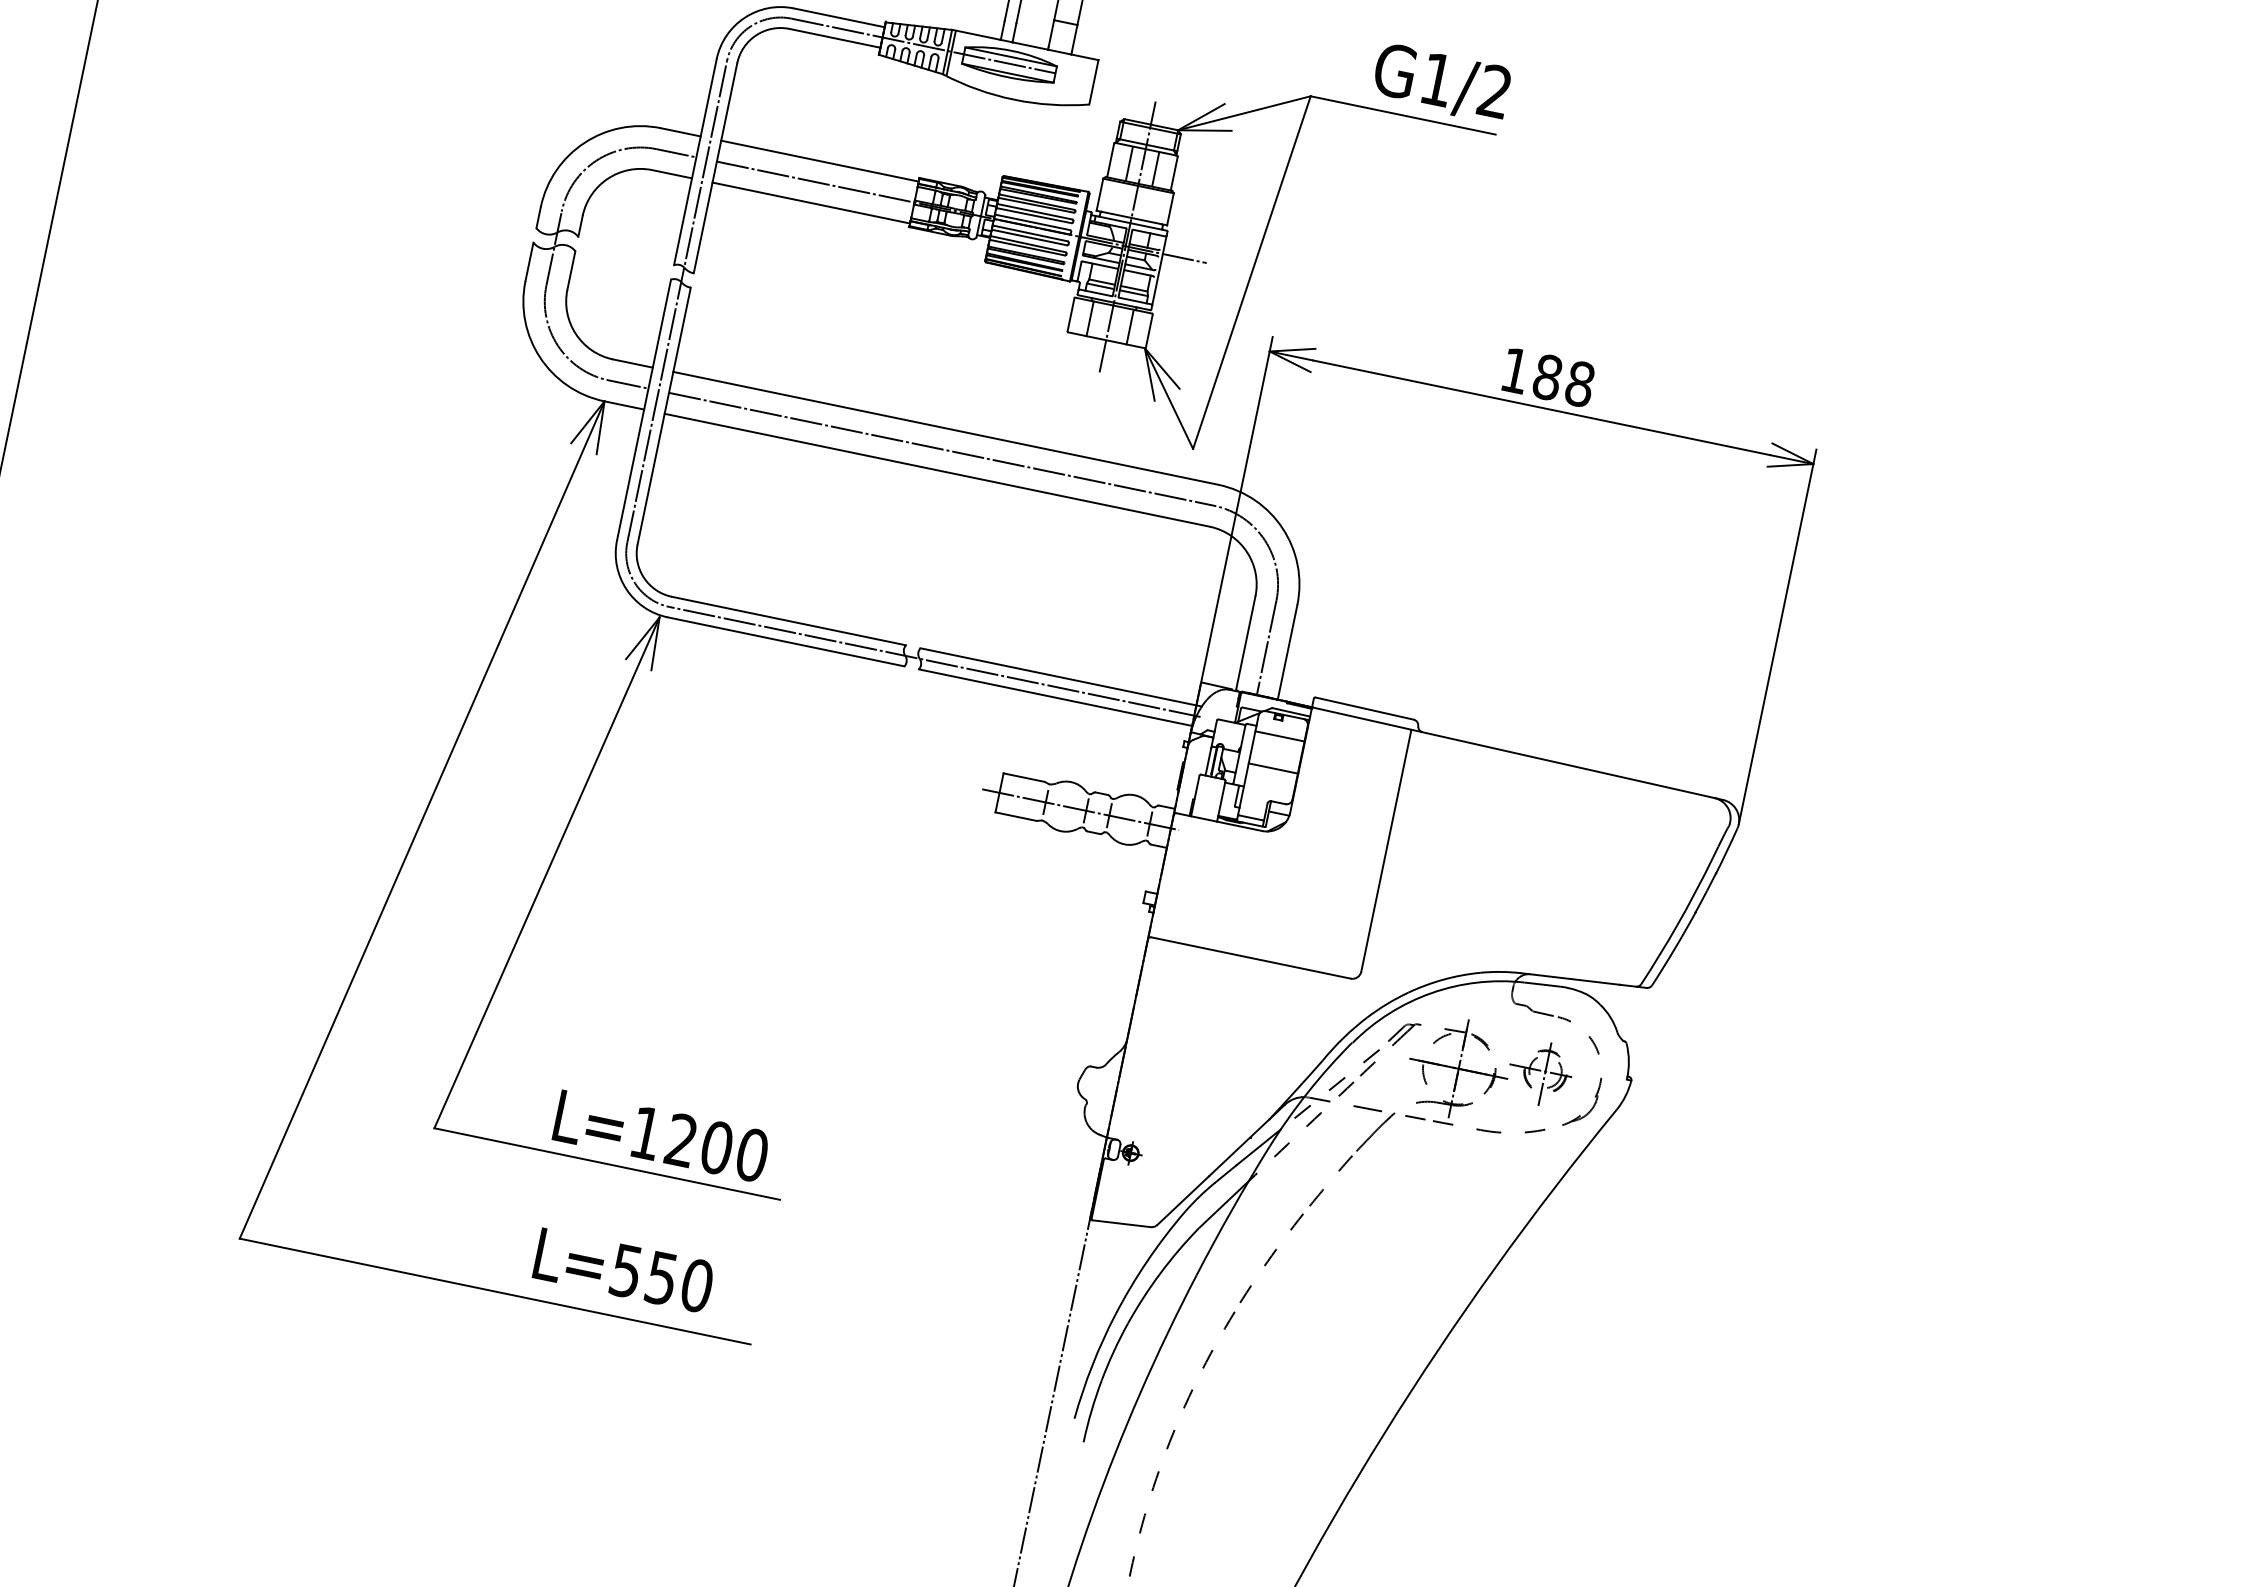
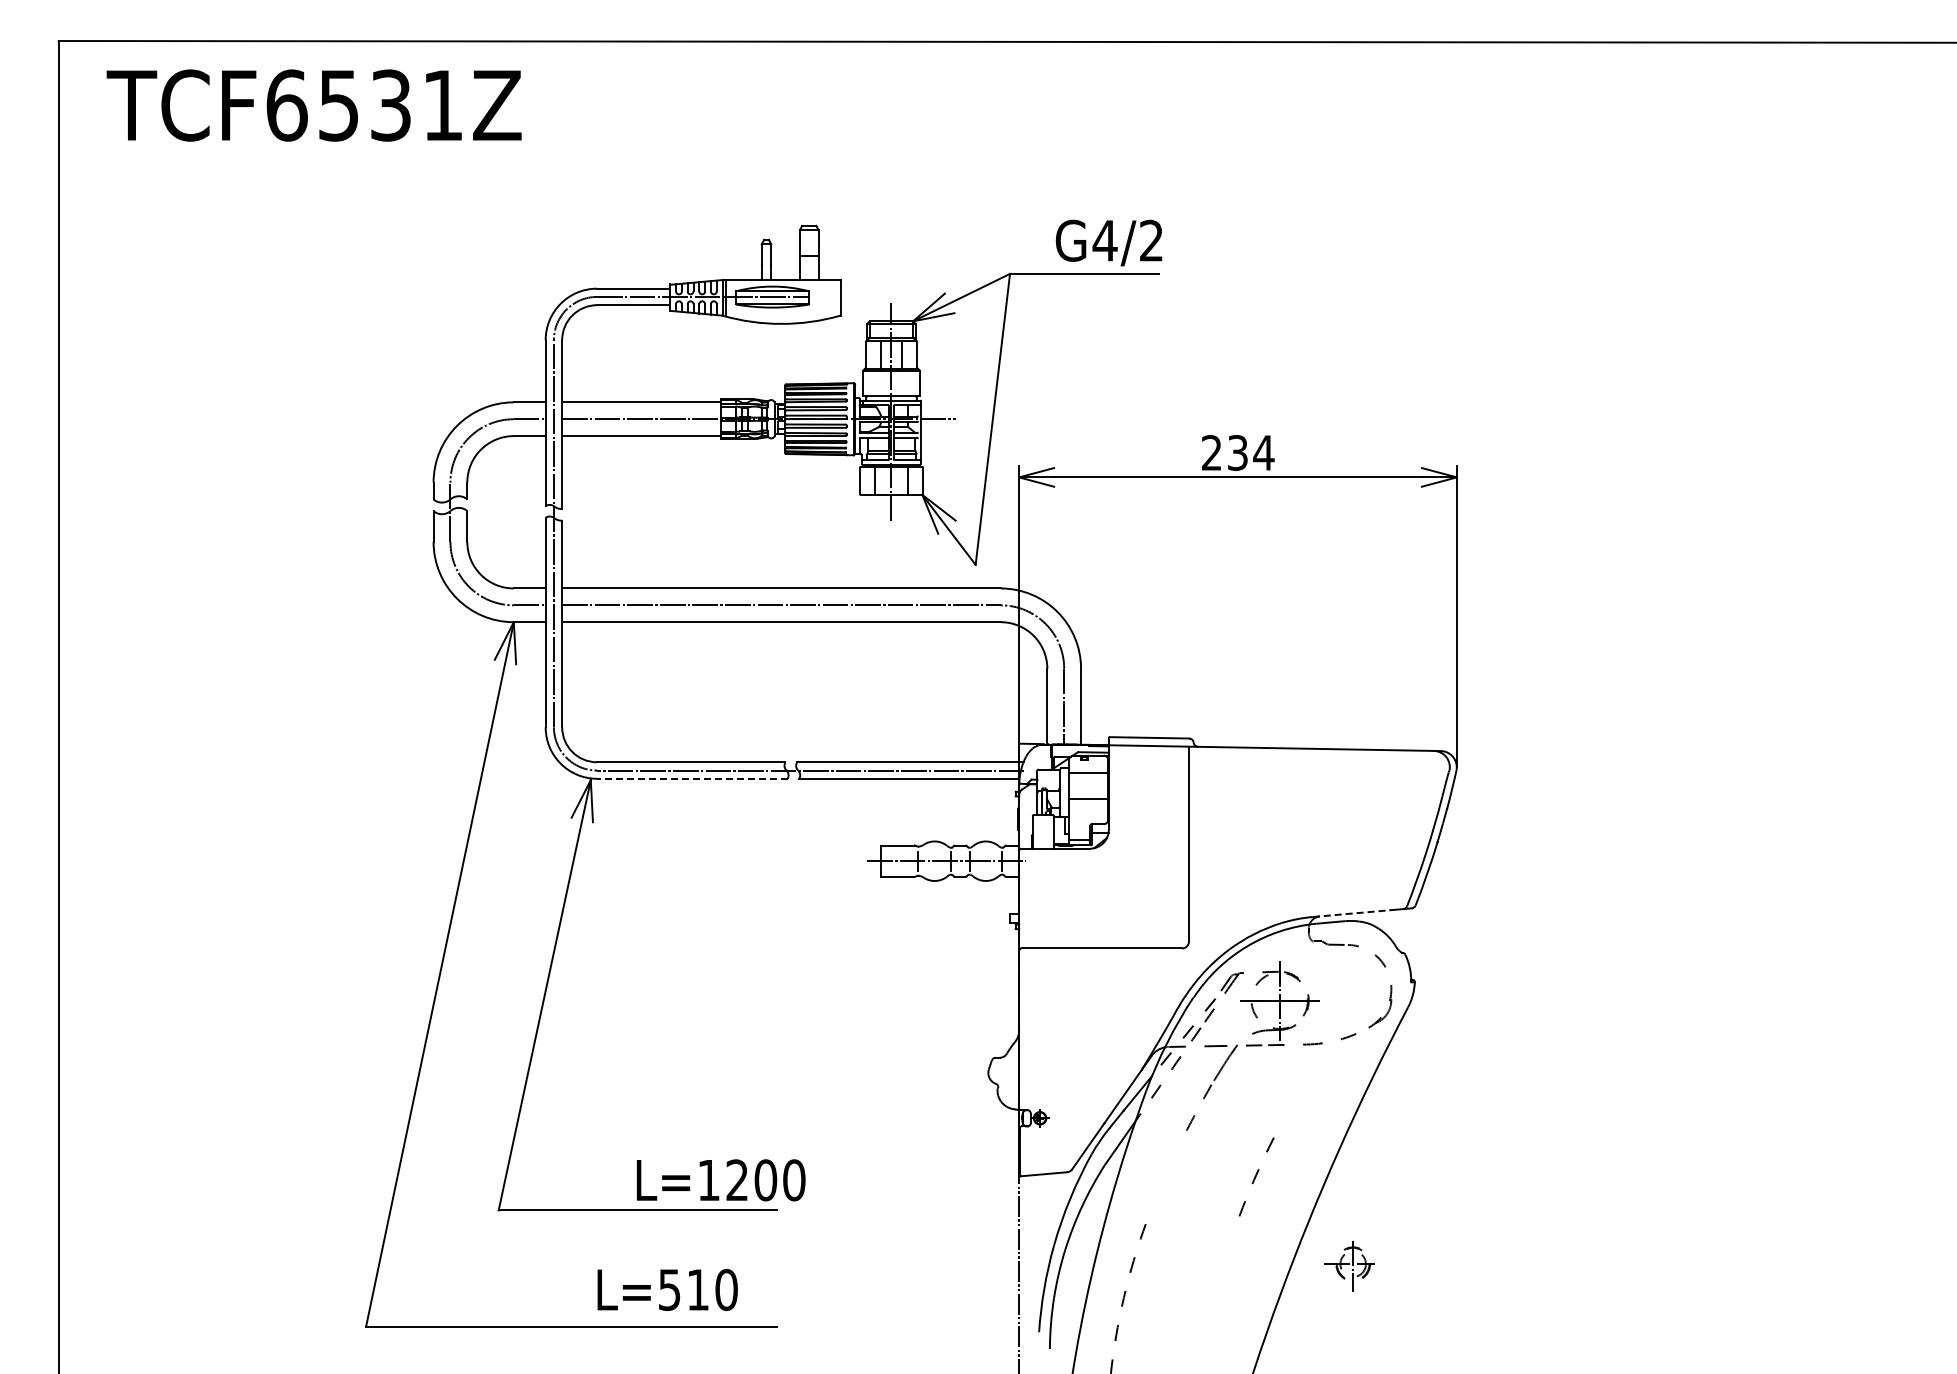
text: (1436, 79) -> (1104, 240), G1/2 -> G4/2
text: (1548, 376) -> (1238, 452), 188 -> 234
line: (785, 641) -> (691, 778), solid -> dashed
line: (1571, 979) -> (1352, 913), solid -> dashed
part: (1540, 1073) -> (1349, 1266), moved
text: (661, 1136) -> (721, 1180), moved
arc: (1271, 1257) -> (1256, 1176), moved
text: (661, 1277) -> (697, 1289), L=550 -> L=510

